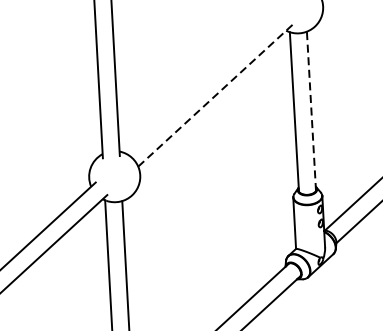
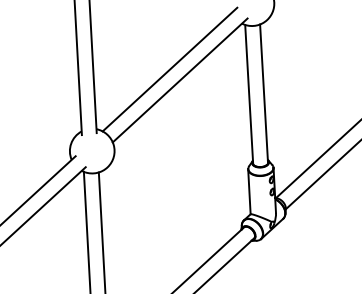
line: (203, 83) -> (169, 69), added
line: (215, 95) -> (180, 80), dashed -> solid
line: (311, 111) -> (264, 94), dashed -> solid

